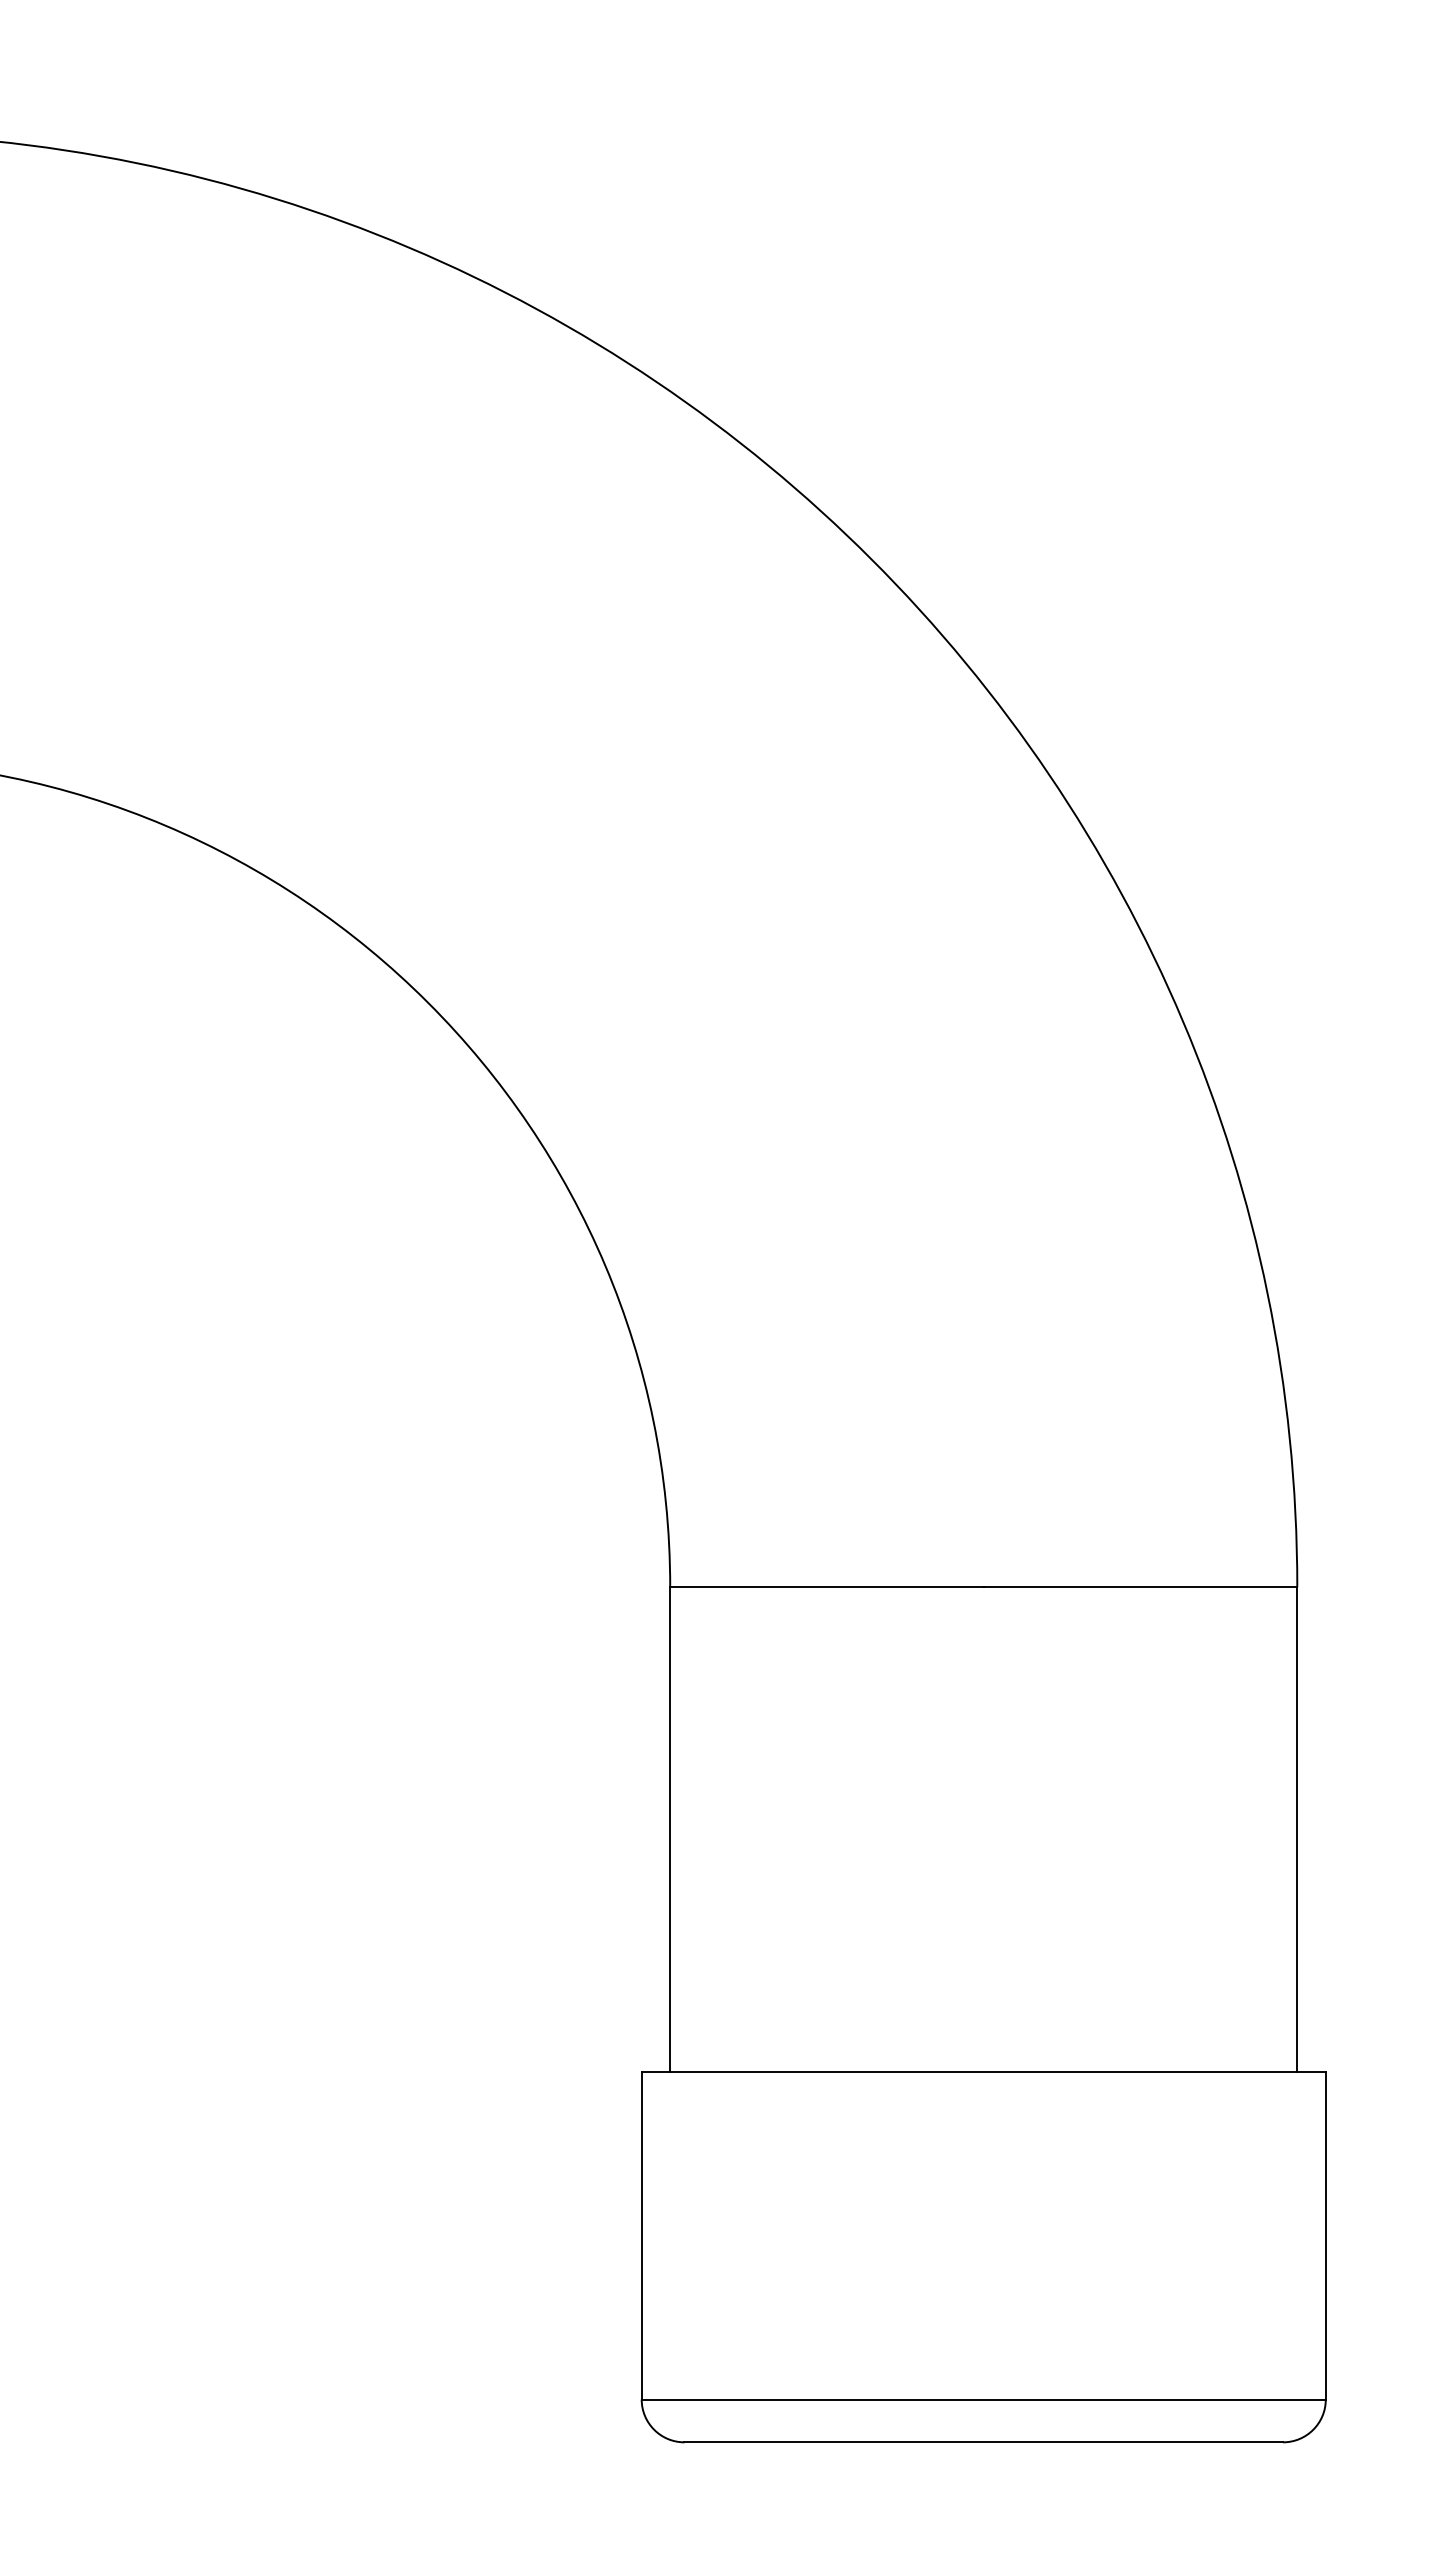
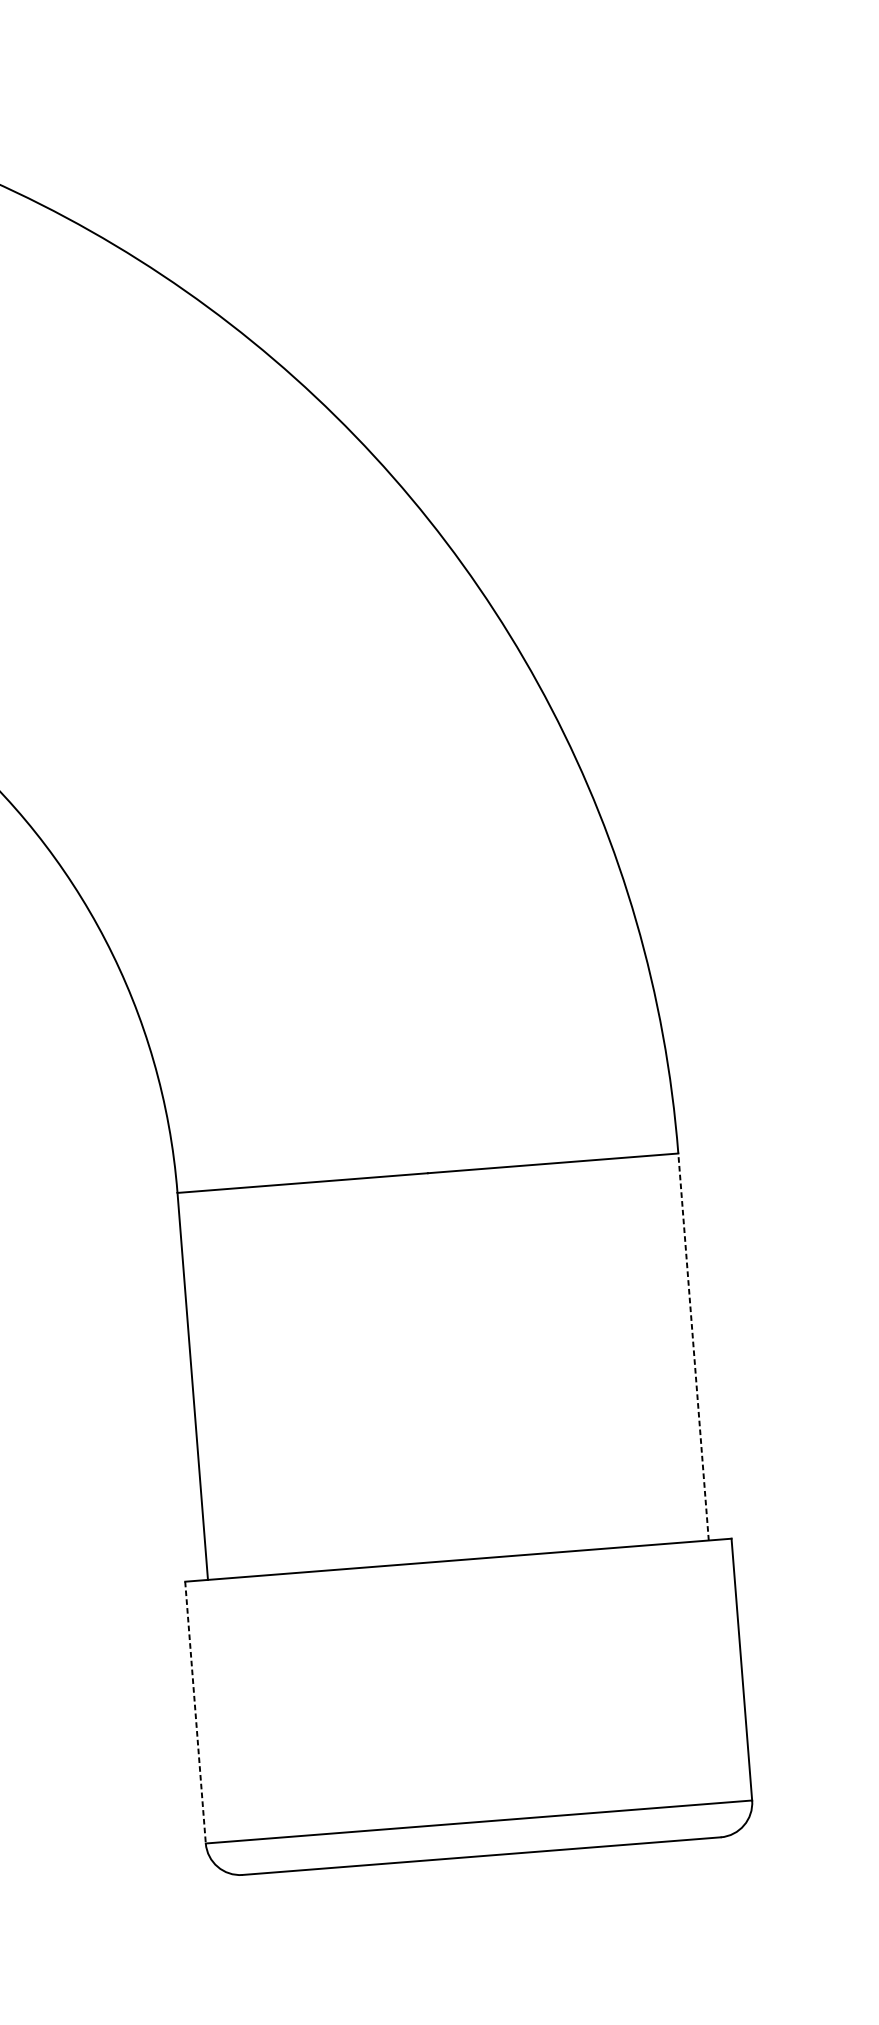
line: (1297, 1829) -> (693, 1346), solid -> dashed
line: (641, 2235) -> (195, 1712), solid -> dashed

